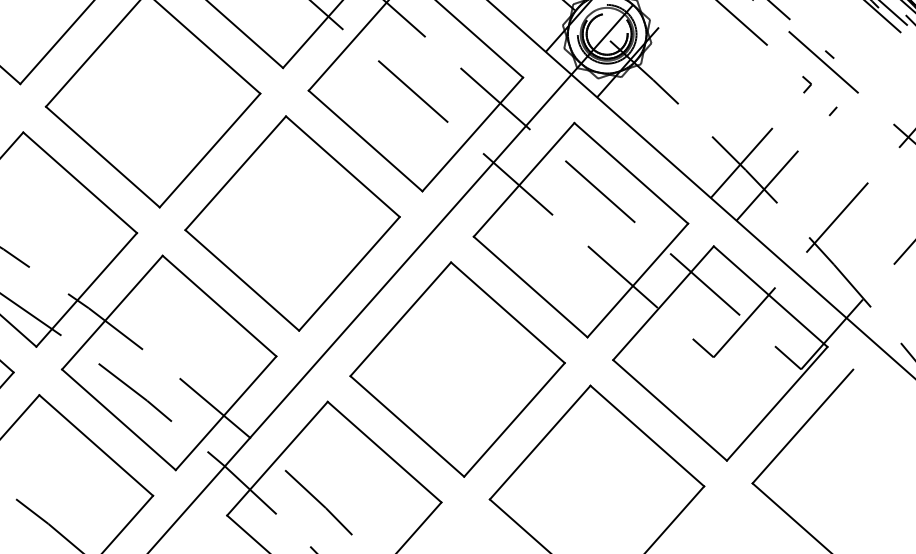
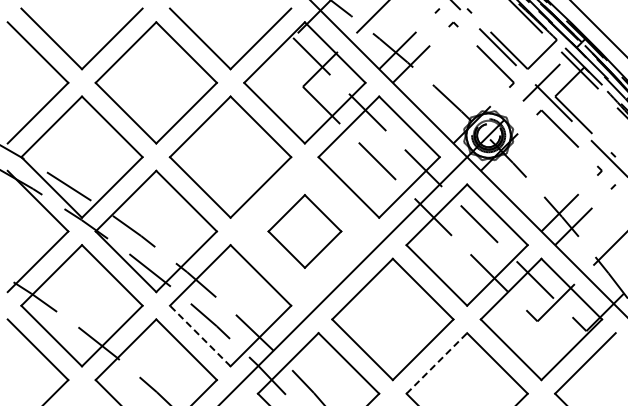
part: (291, 223) -> (304, 231), size x0.6
line: (119, 420) -> (200, 336), solid -> dashed
line: (539, 442) -> (436, 363), solid -> dashed

